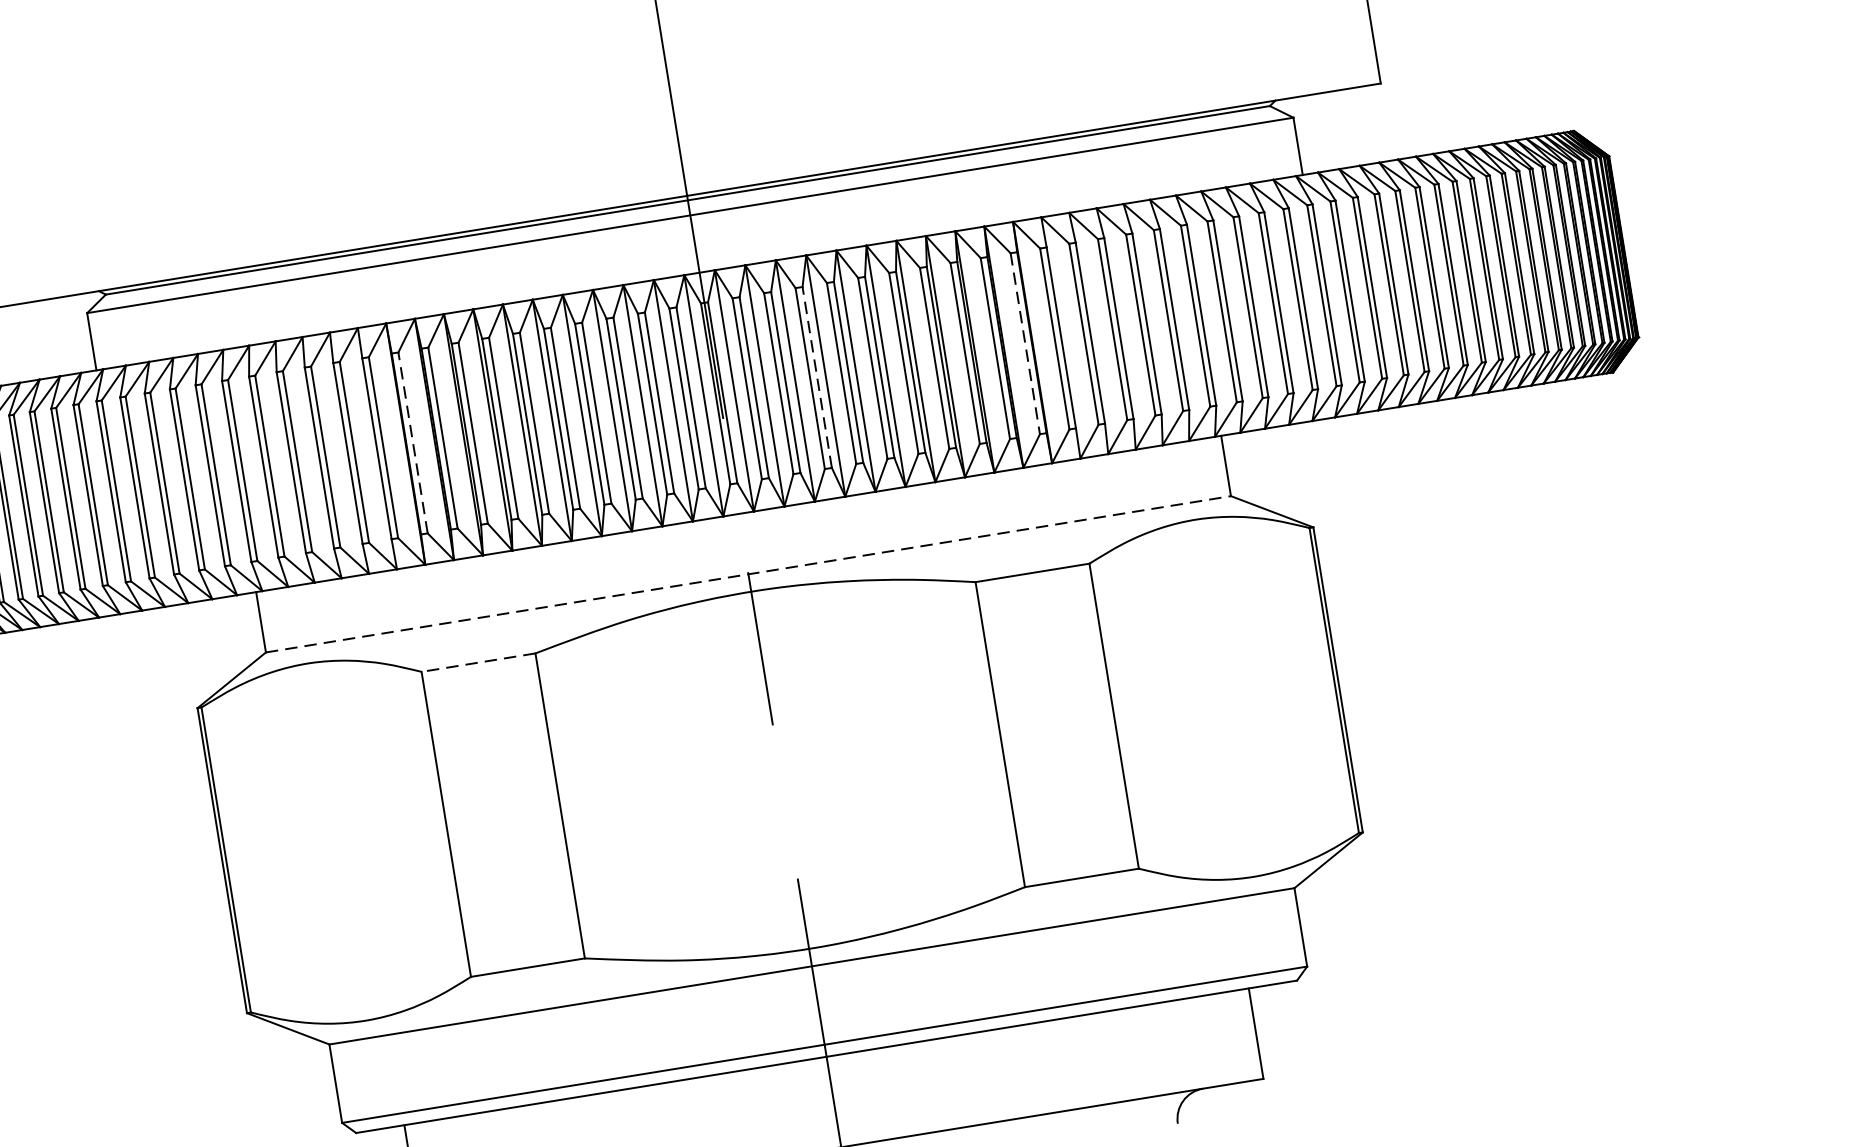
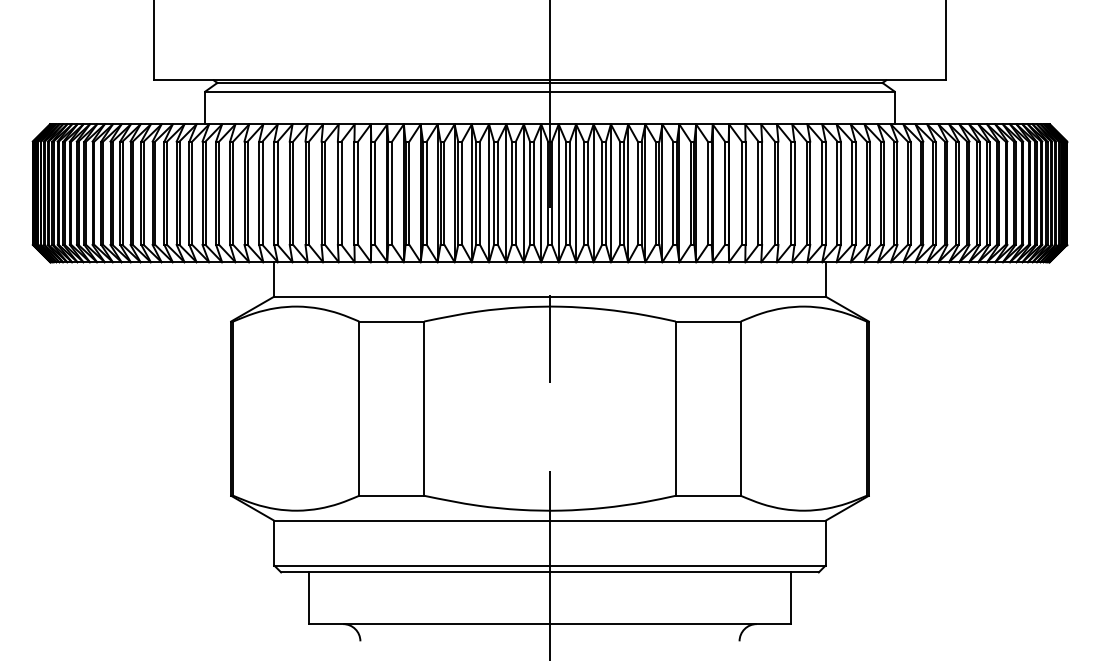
line: (1024, 344) -> (724, 193), dashed -> solid
line: (818, 377) -> (606, 193), dashed -> solid
line: (413, 443) -> (375, 193), dashed -> solid
line: (747, 574) -> (549, 296), dashed -> solid
line: (478, 662) -> (391, 321), dashed -> solid

